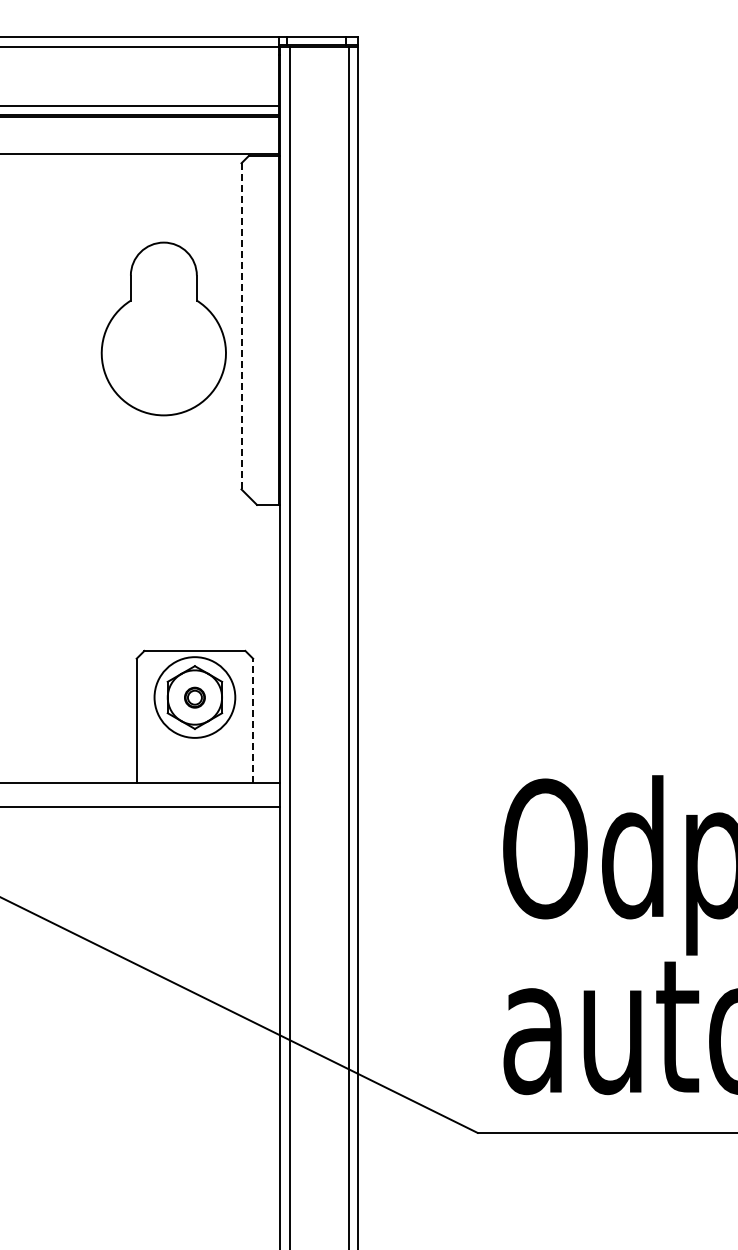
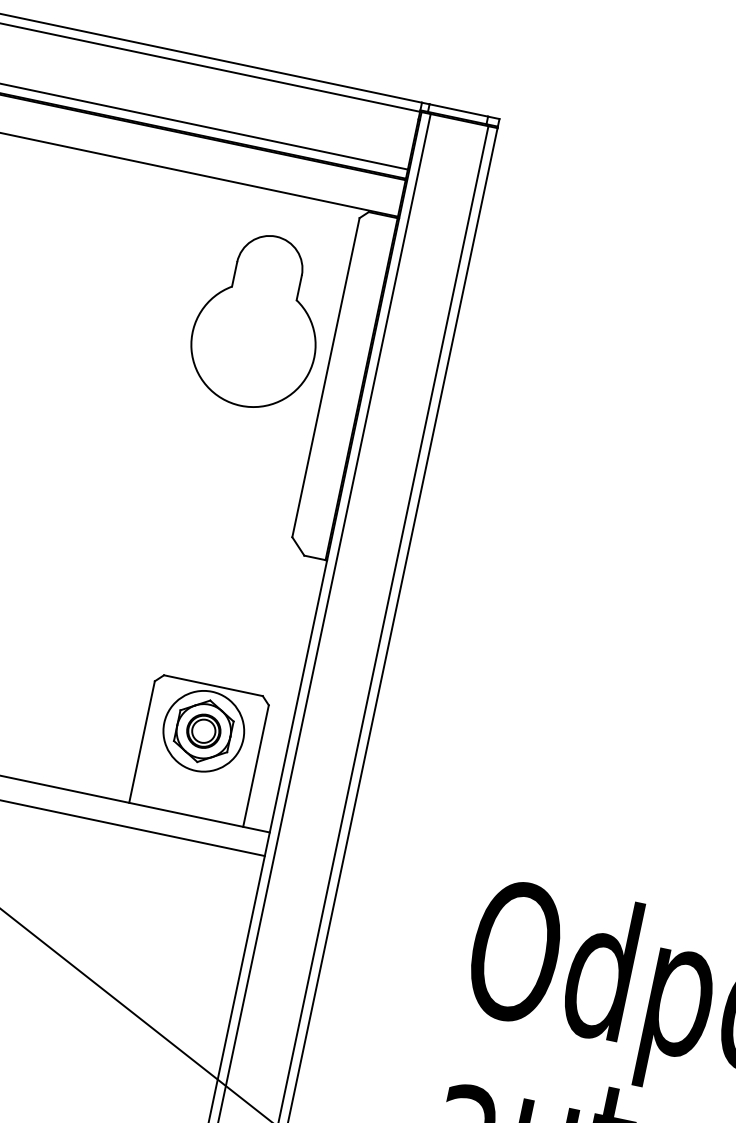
line: (241, 326) -> (325, 377), dashed -> solid
part: (163, 328) -> (258, 320), moved
part: (194, 697) -> (203, 731), size x1.67
line: (253, 720) -> (256, 765), dashed -> solid

